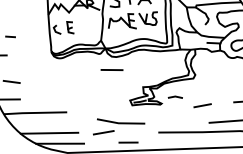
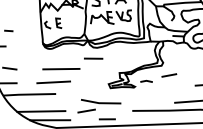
line: (73, 81) -> (61, 68), added
line: (64, 98) -> (53, 82), added
line: (202, 105) -> (169, 75), moved

